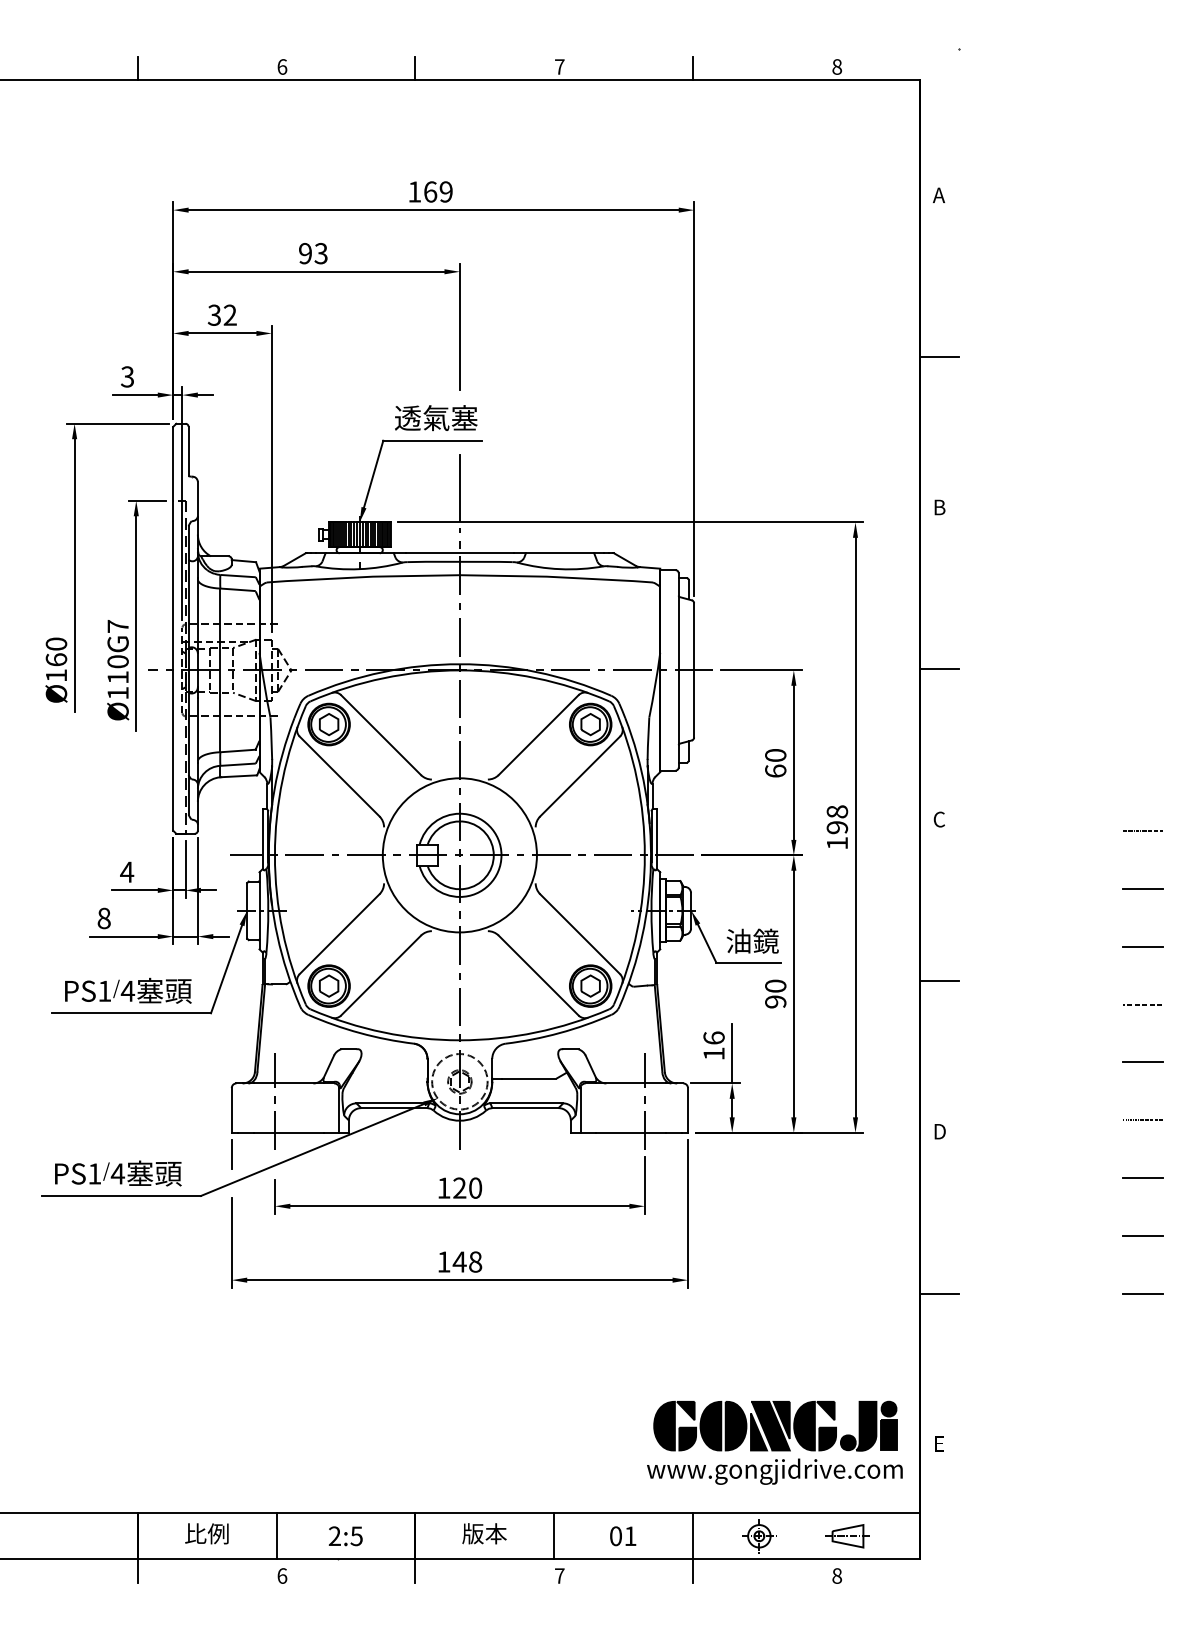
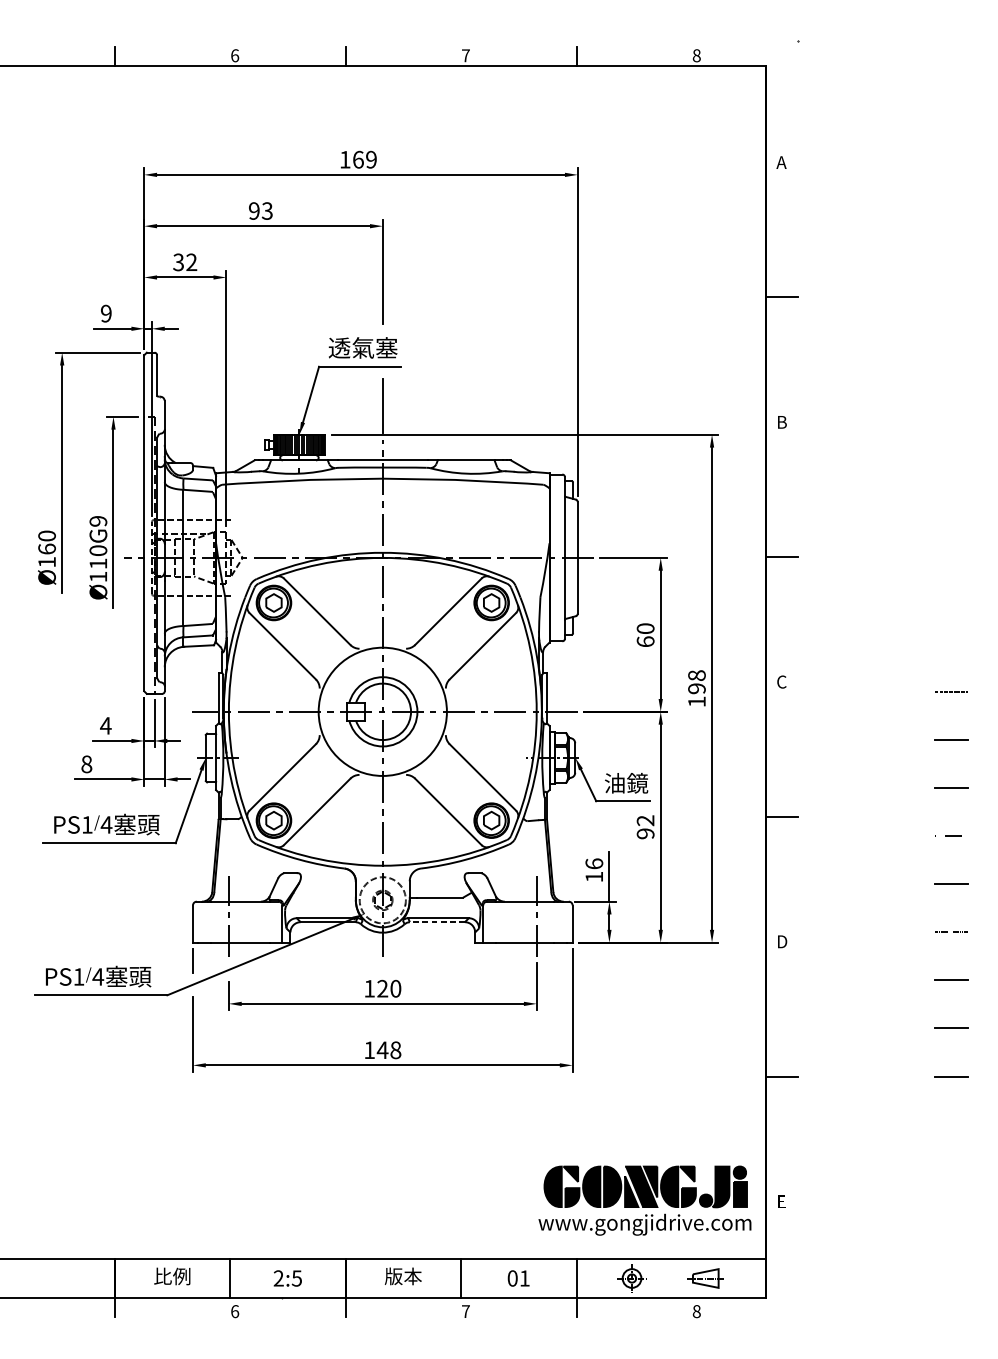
text: (127, 376) -> (106, 313), 3 -> 9
text: (117, 625) -> (97, 520), Ø110G7 -> Ø110G9
text: (775, 985) -> (645, 820), 90 -> 92
line: (524, 1108) -> (436, 922), solid -> dashed

